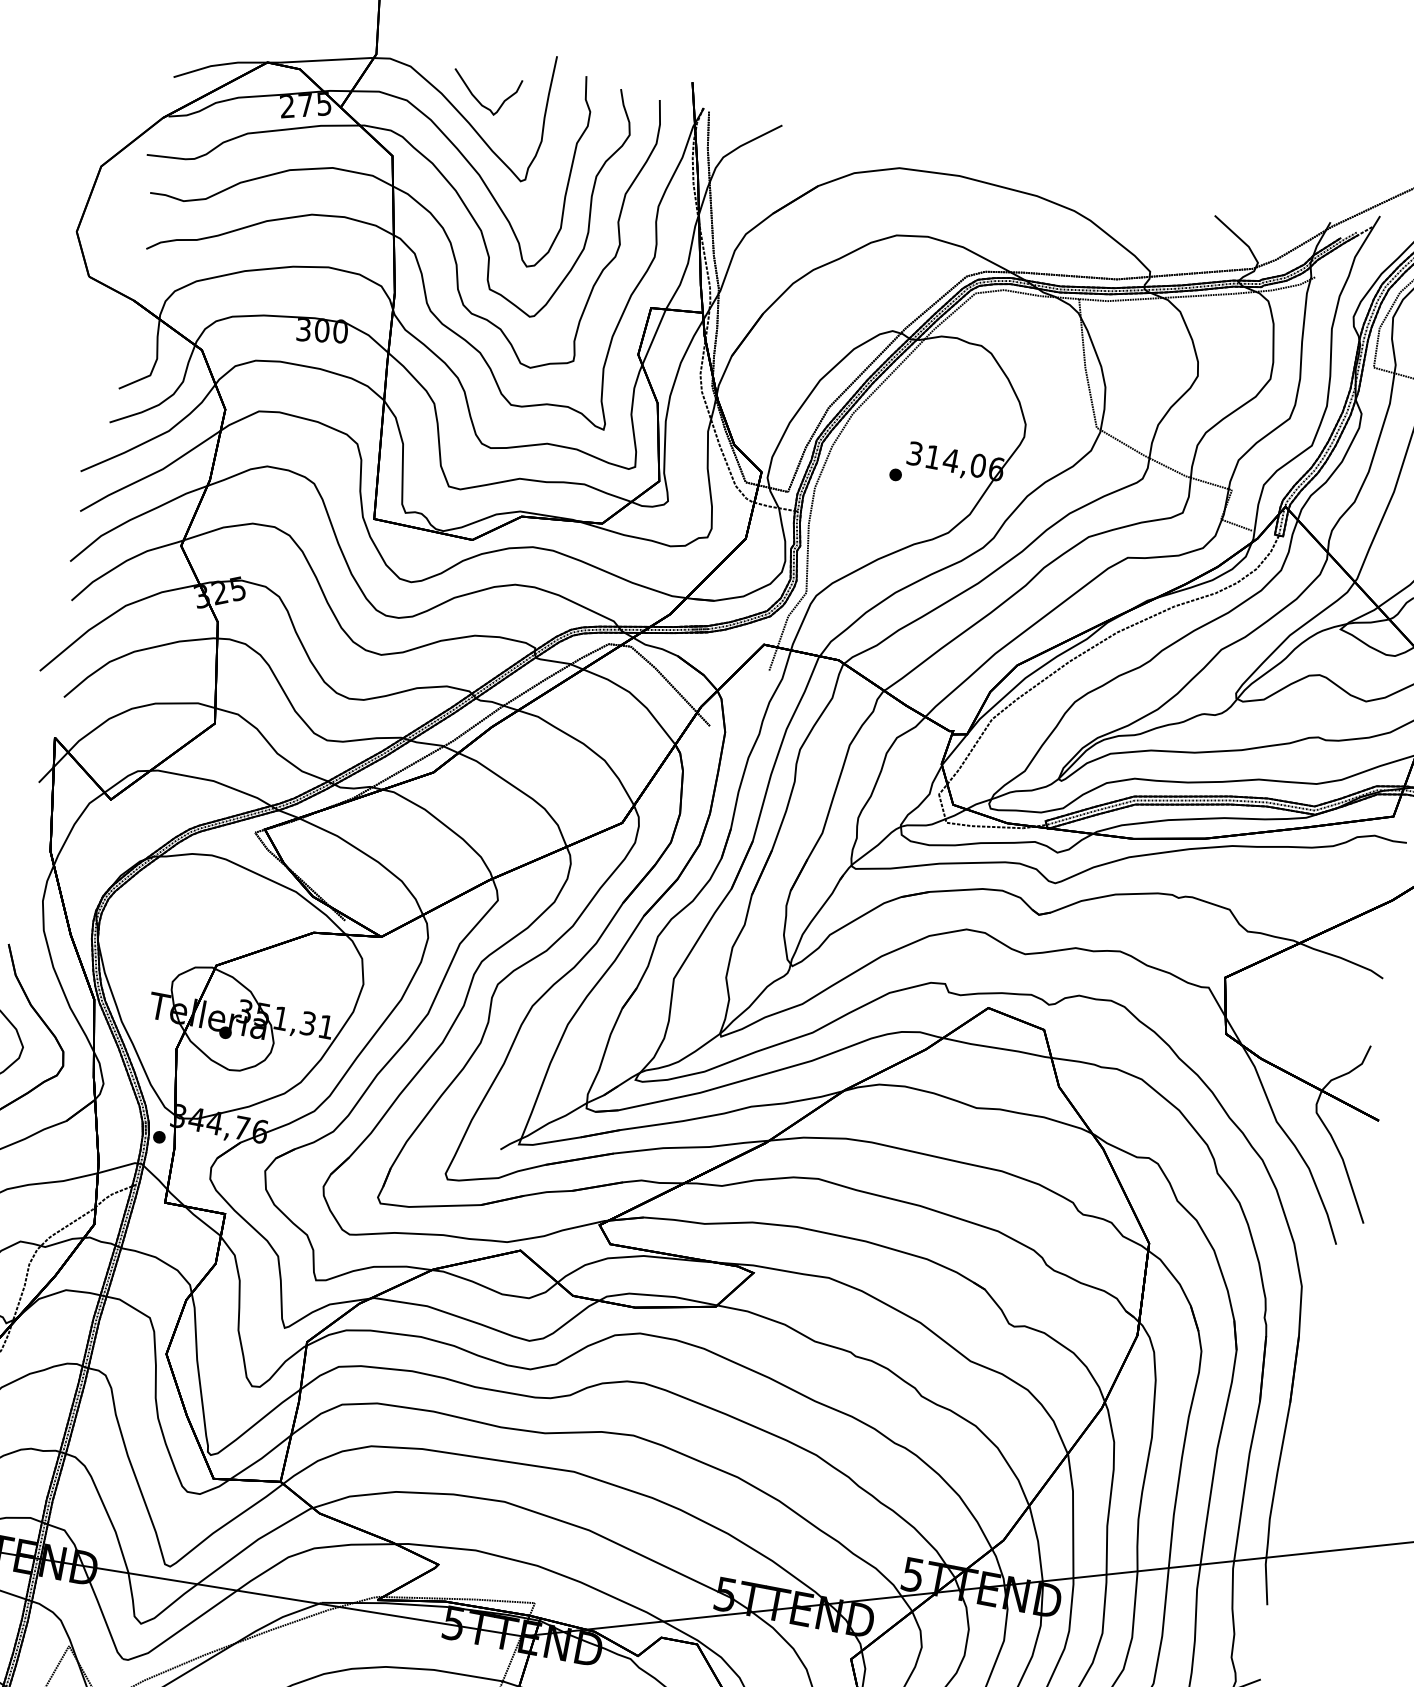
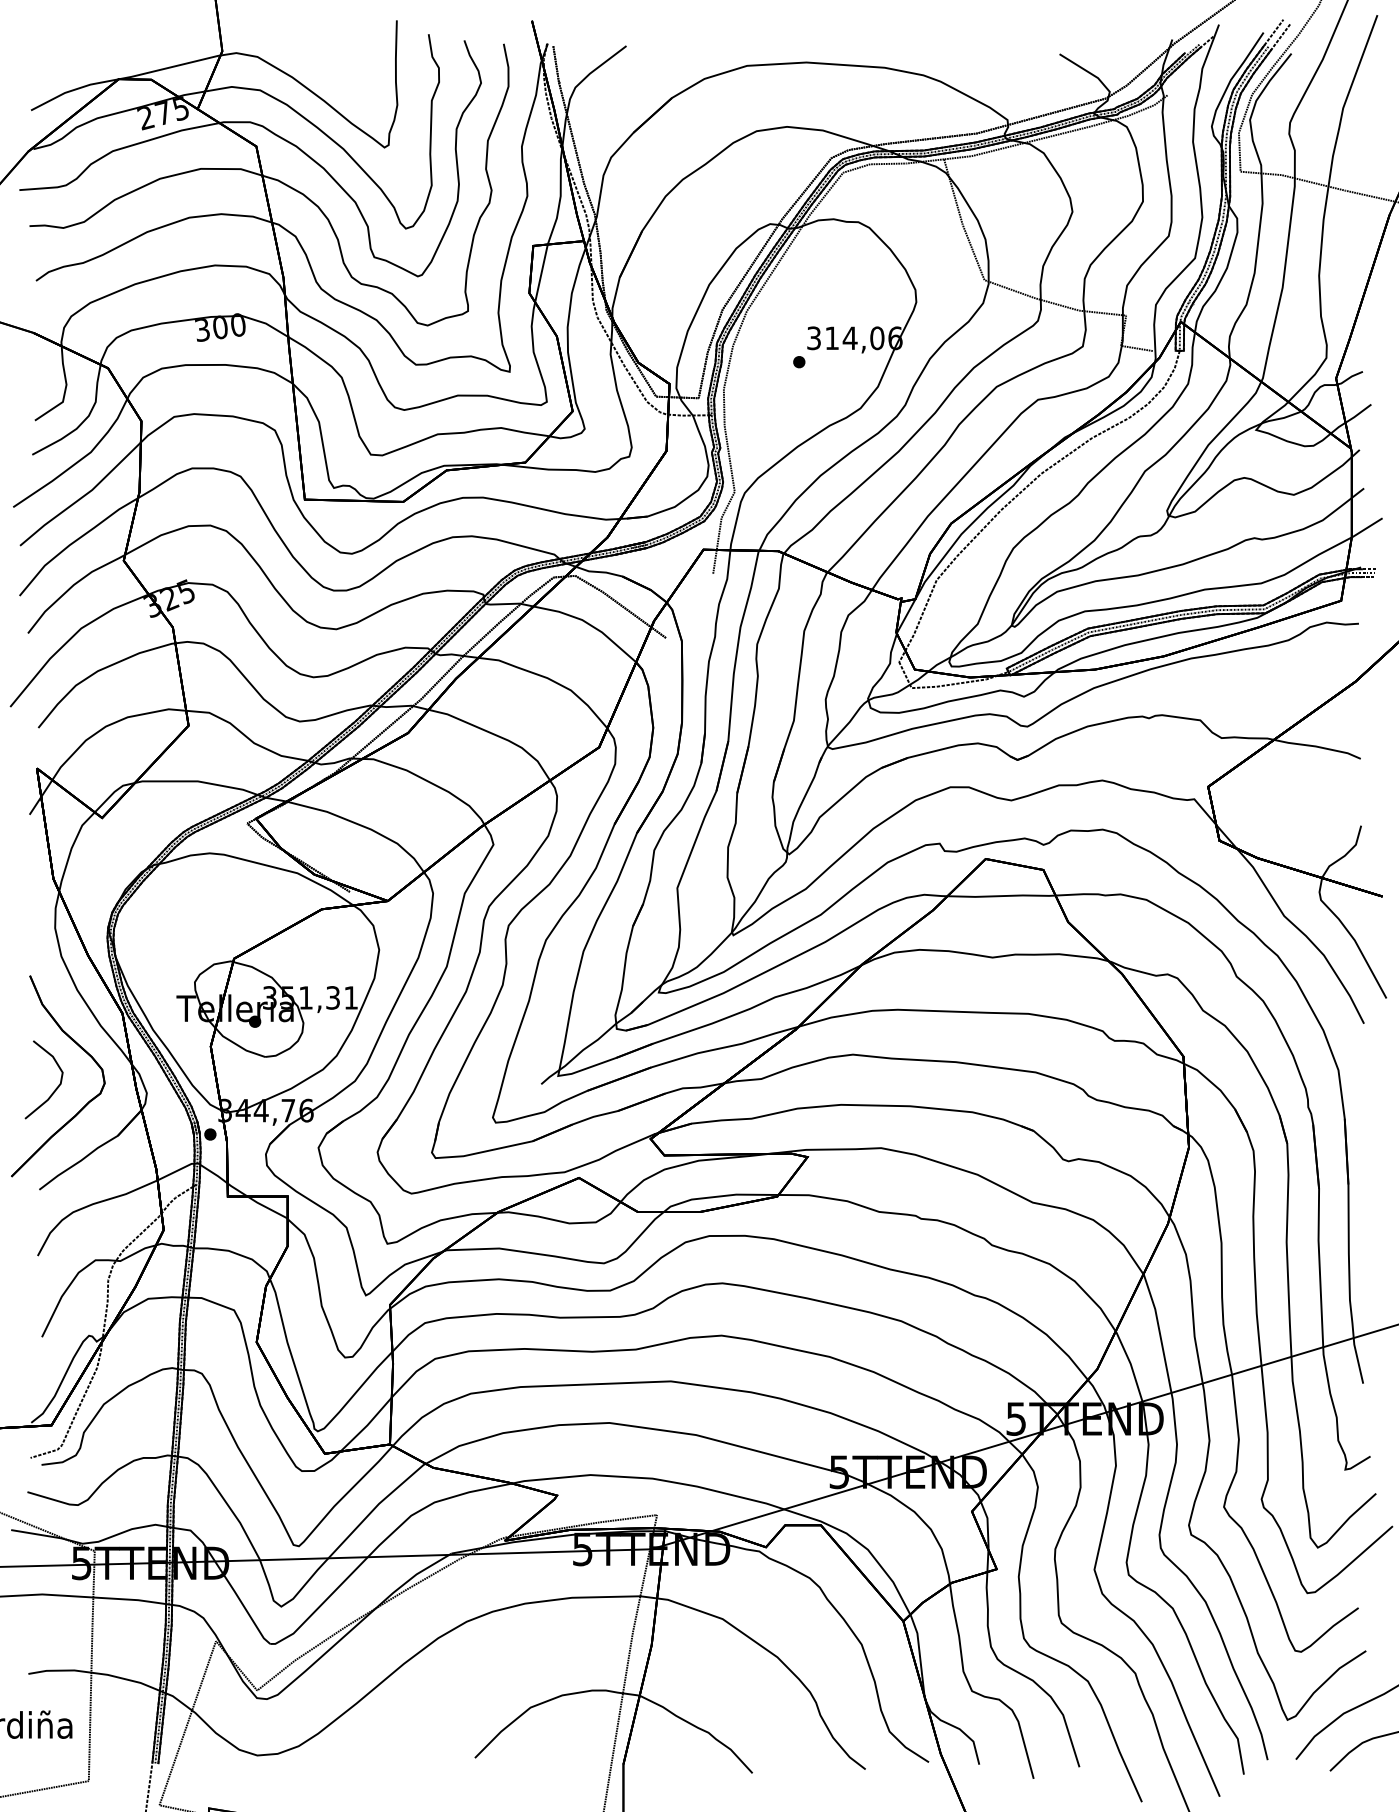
part: (477, 98) -> (327, 75), removed

